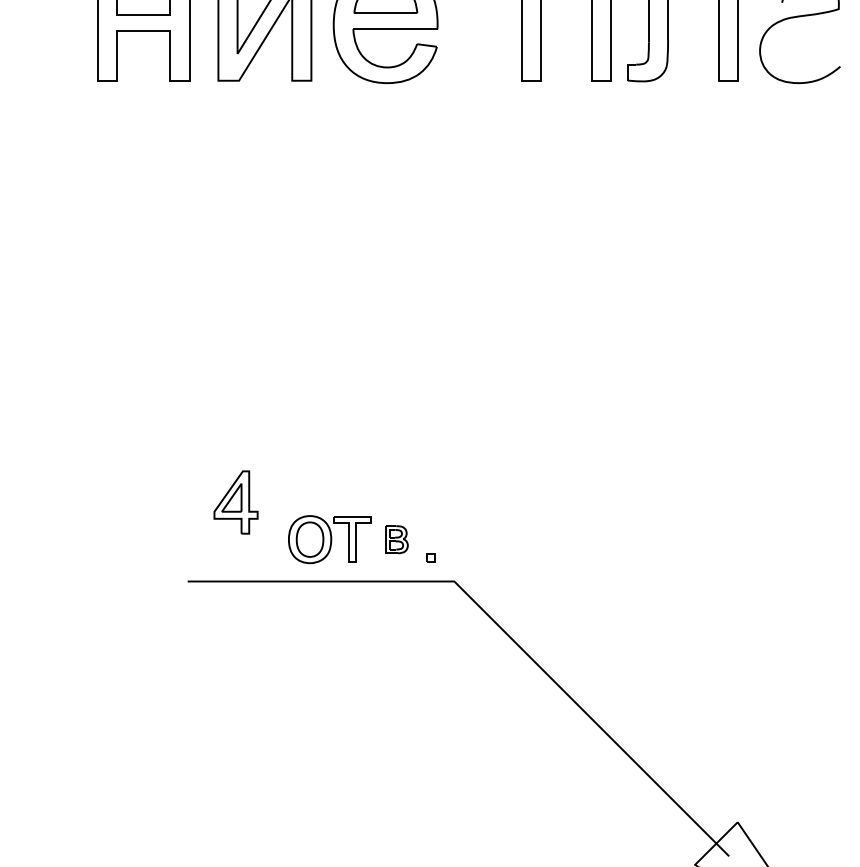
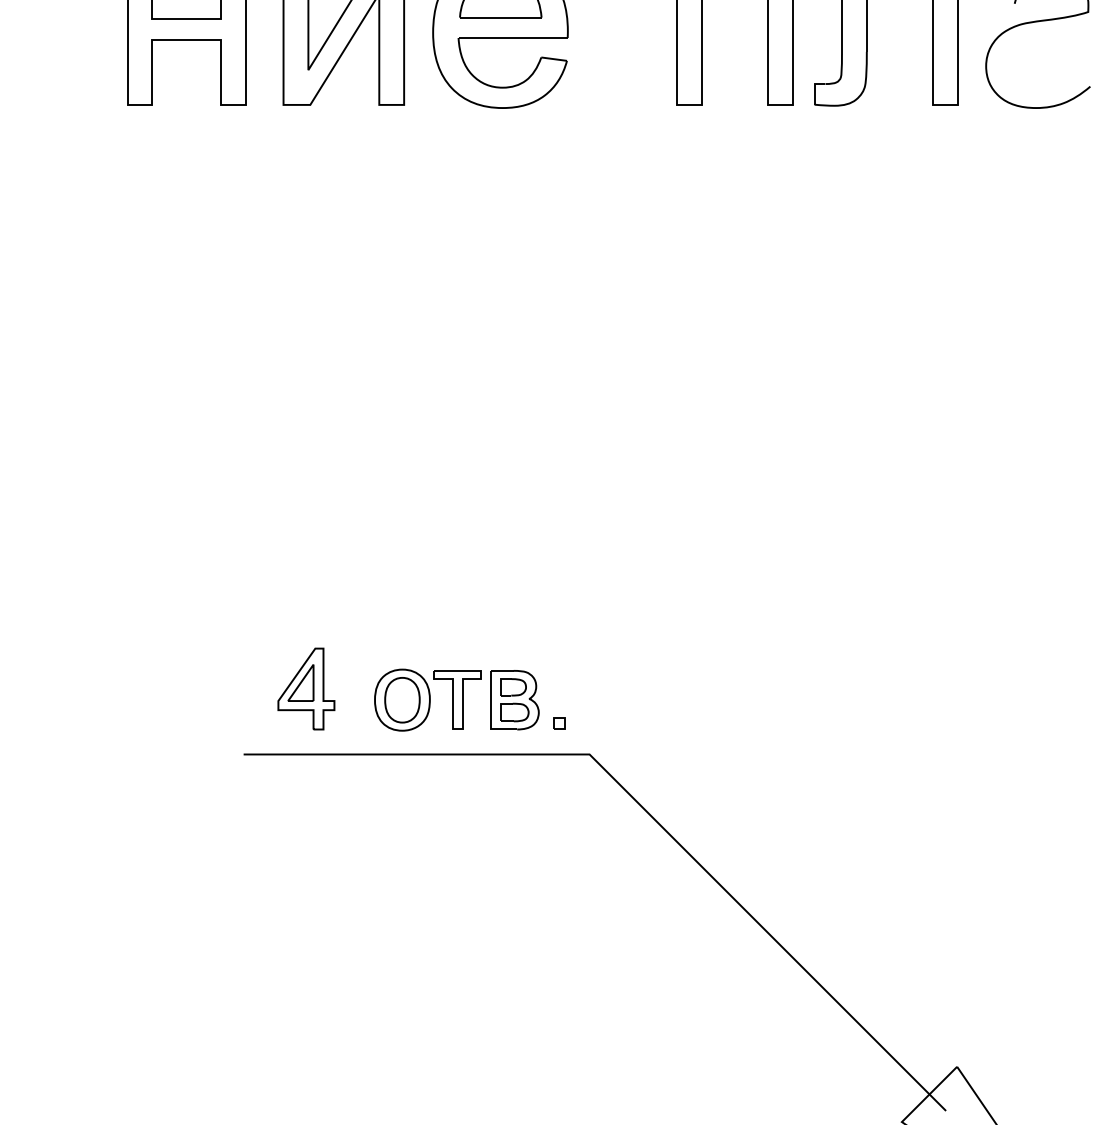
part: (236, 502) -> (306, 688), moved
part: (396, 539) -> (514, 700), size x1.67

